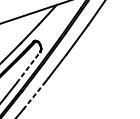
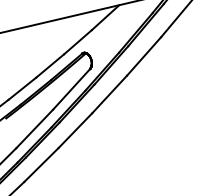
line: (28, 66) -> (71, 88), dashed -> solid
line: (33, 96) -> (75, 130), dashed -> solid

